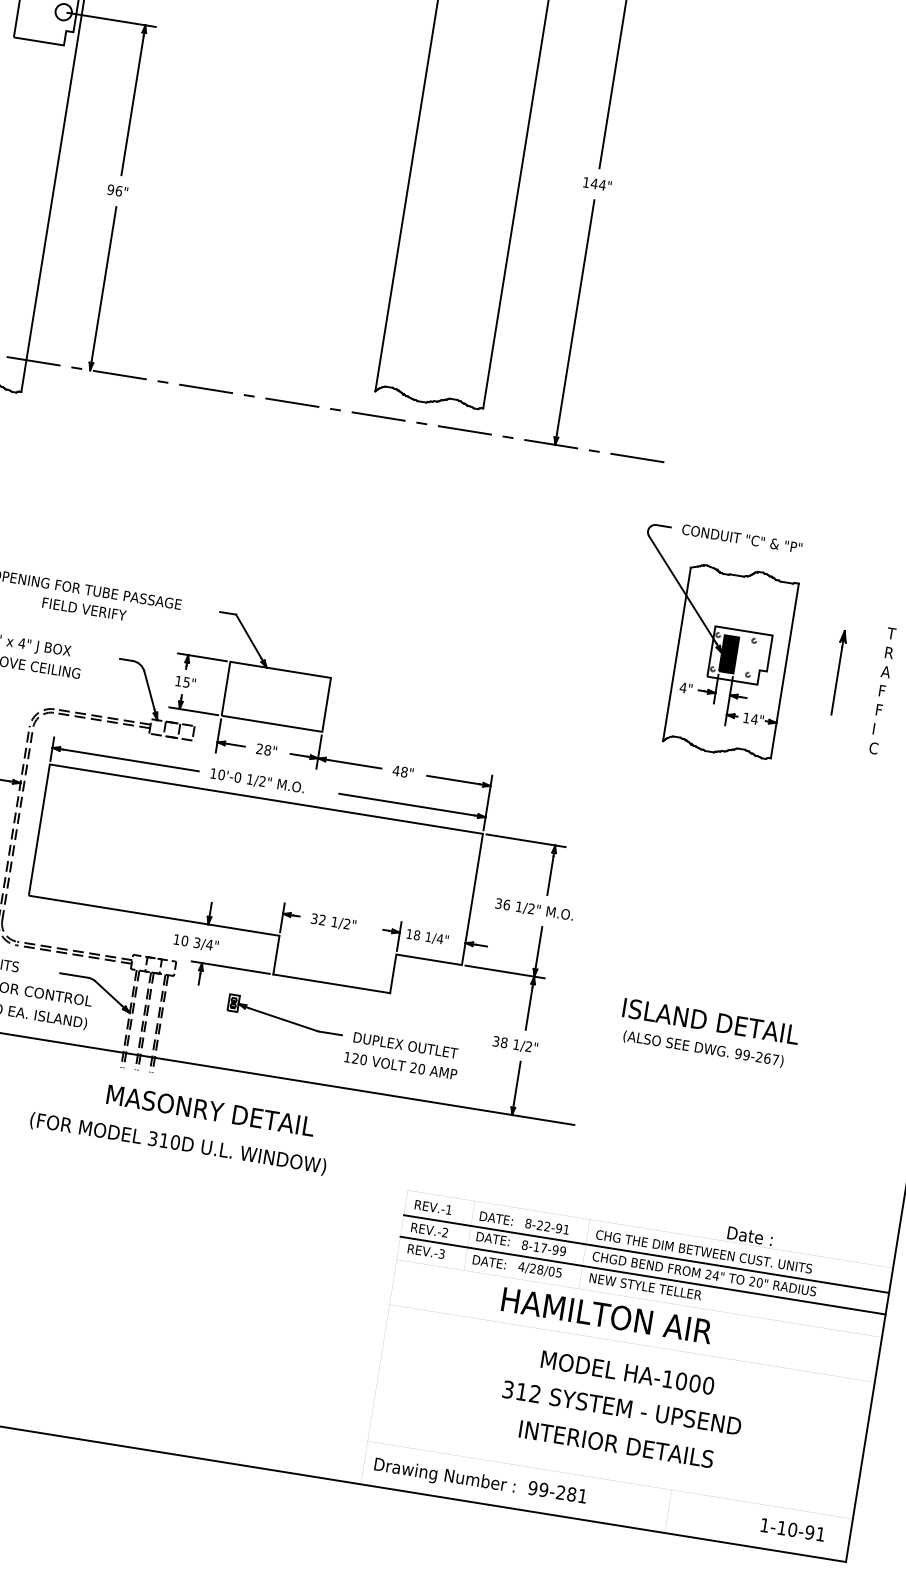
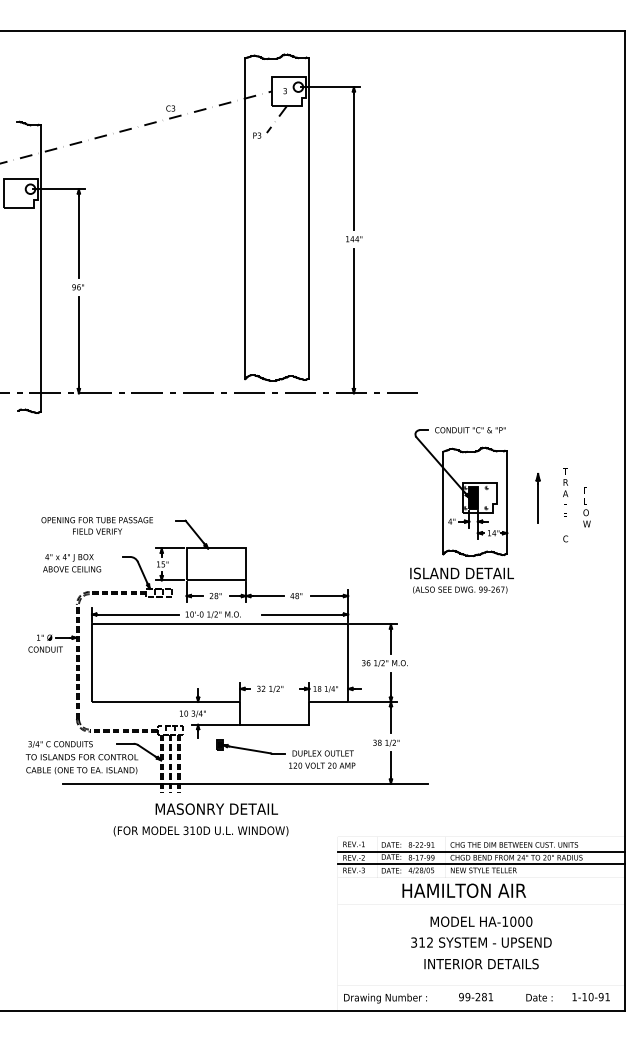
text: (708, 1033) -> (461, 580), moved
text: (750, 1235) -> (539, 997), moved
text: (558, 1492) -> (476, 997), moved

